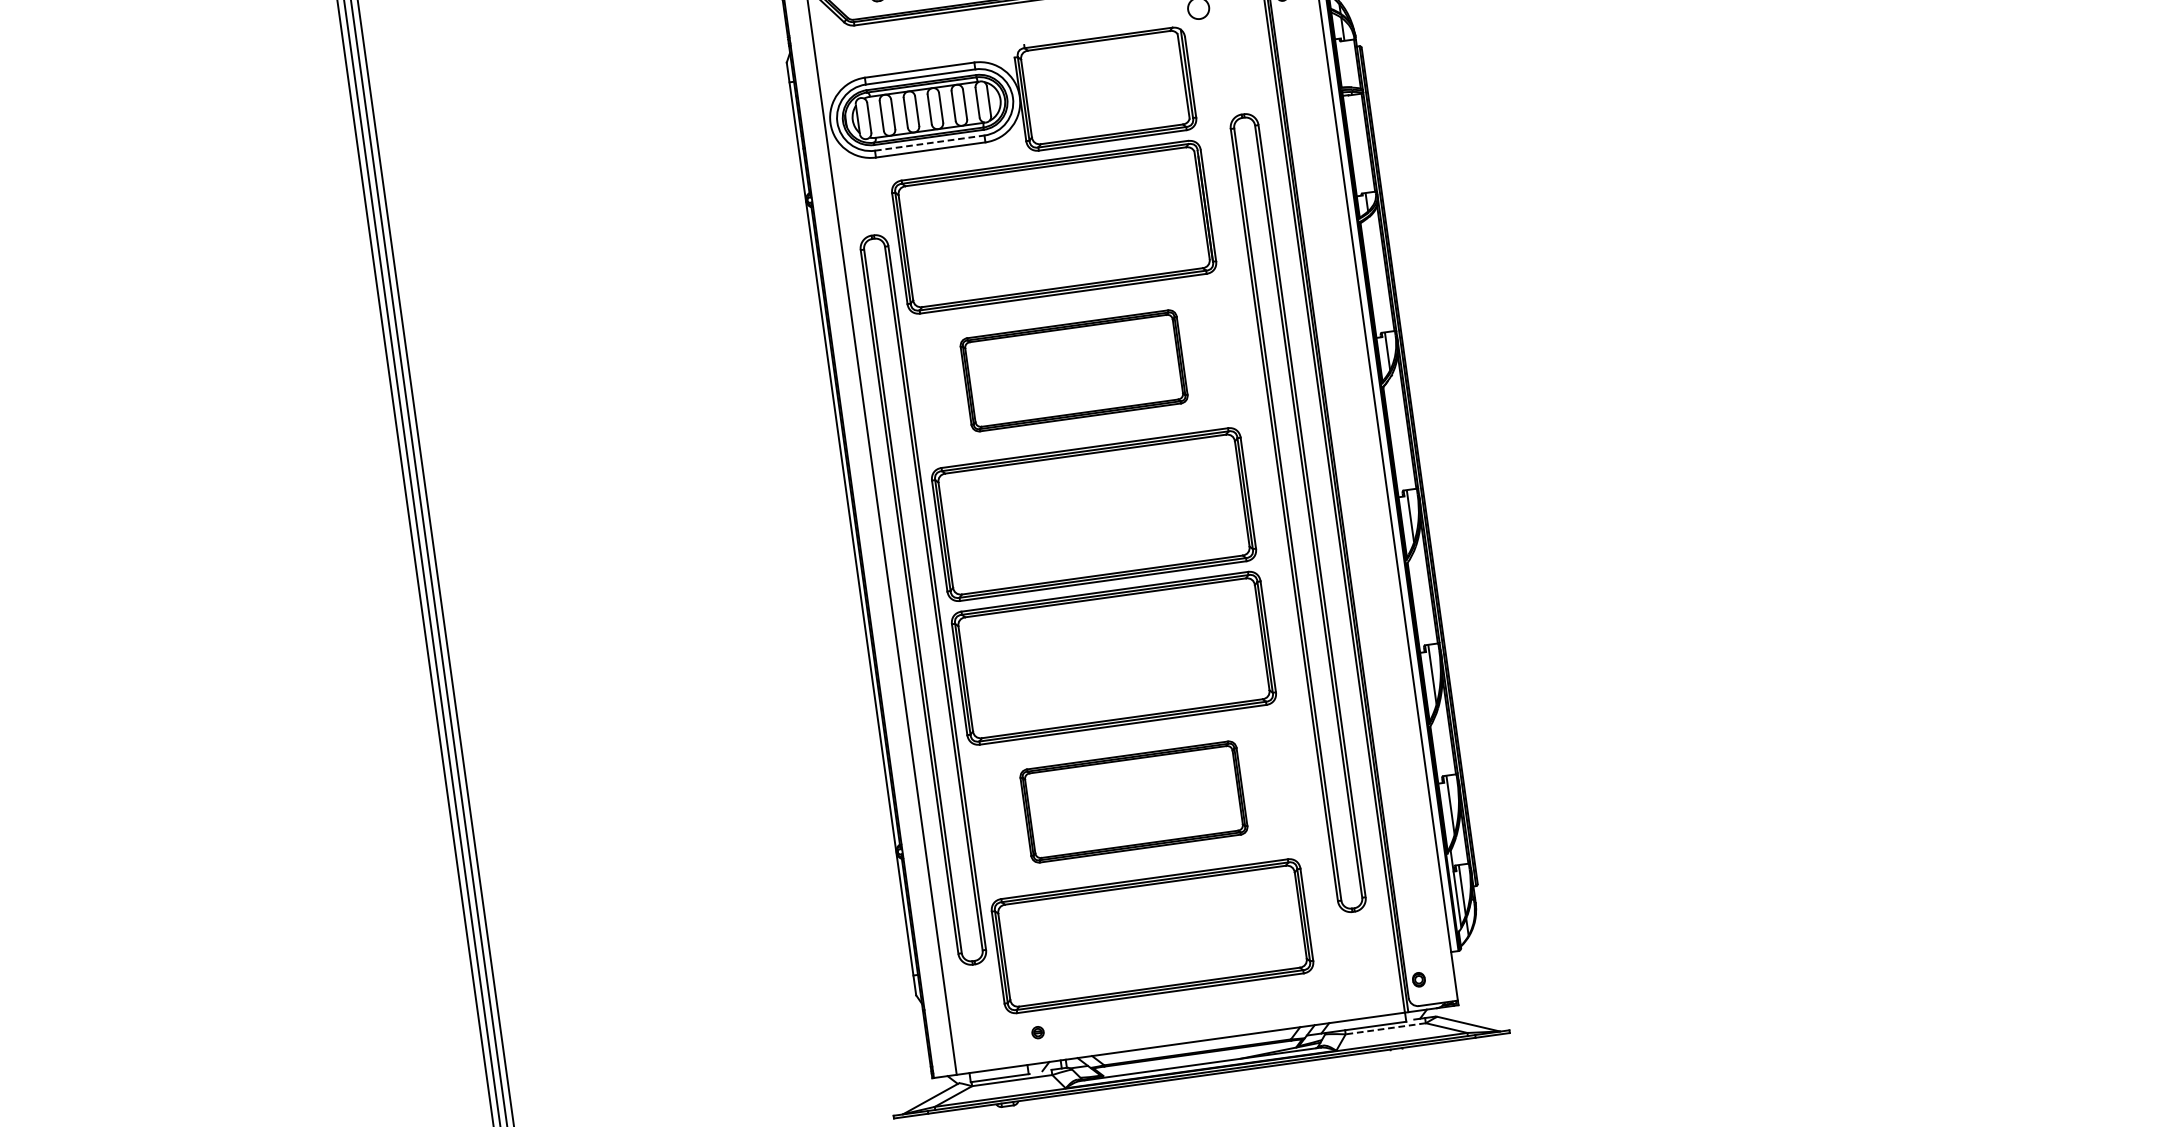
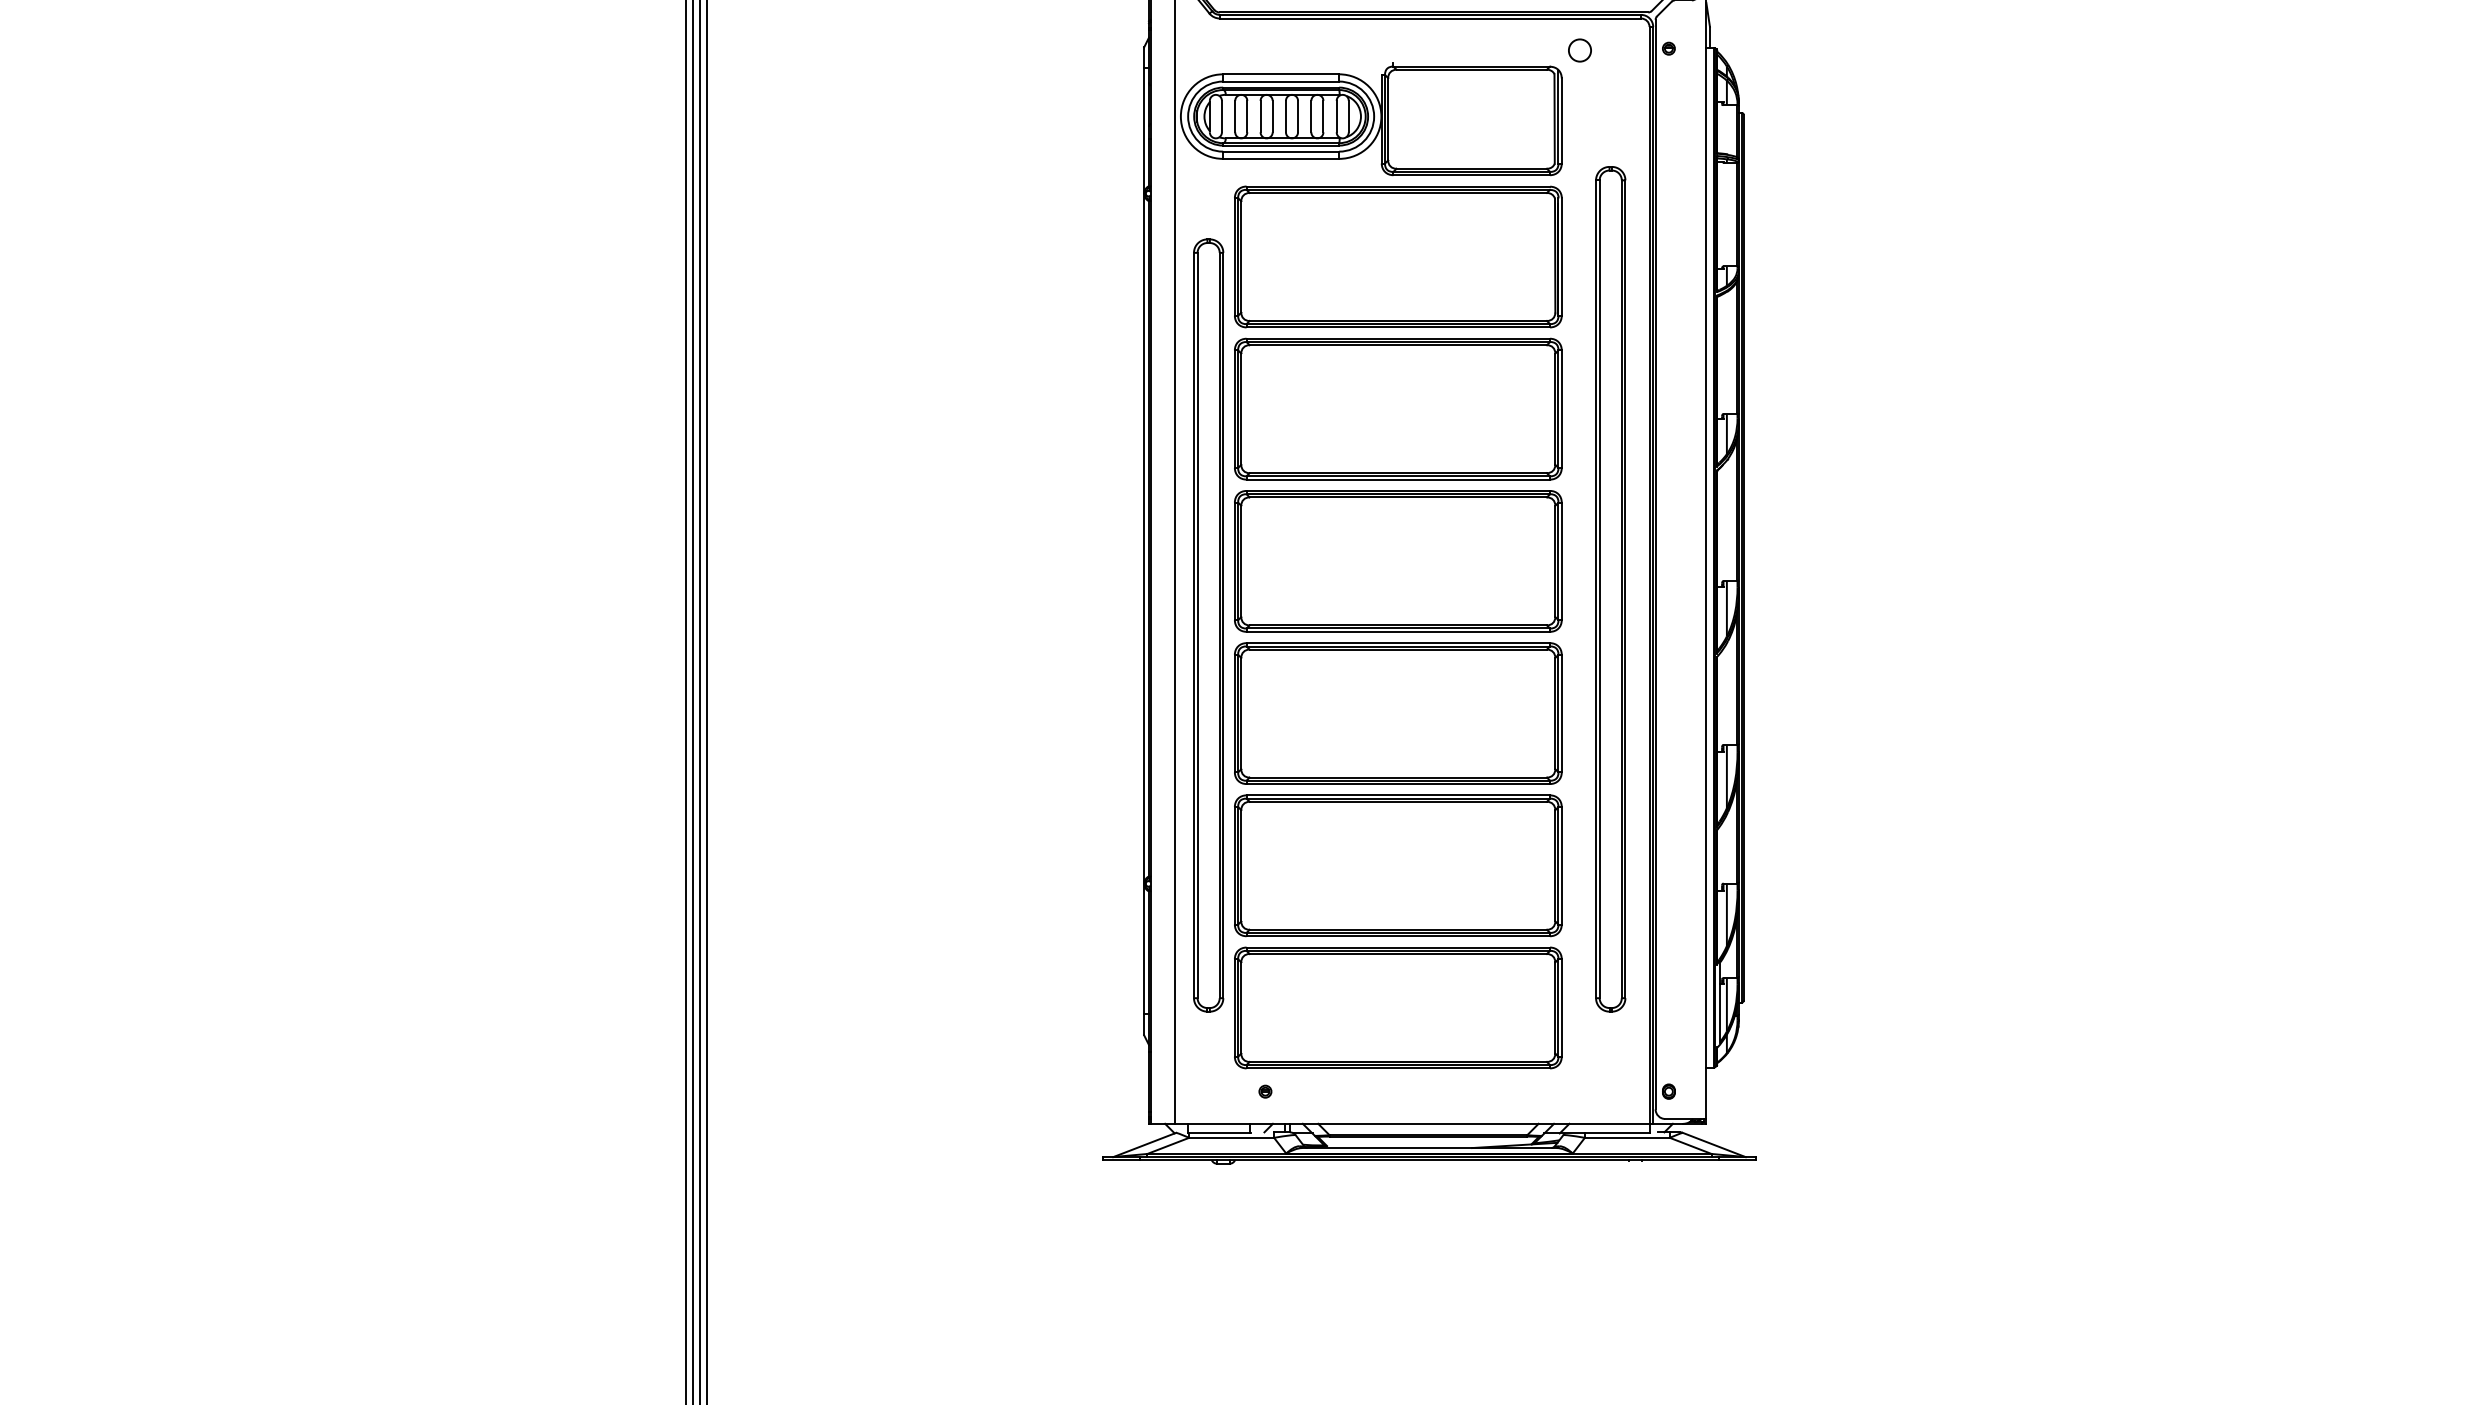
line: (930, 142) -> (1281, 151), dashed -> solid
part: (1074, 370) -> (1398, 408), size x1.43
part: (1134, 801) -> (1398, 865), size x1.43
line: (1384, 1028) -> (1626, 1137), dashed -> solid

